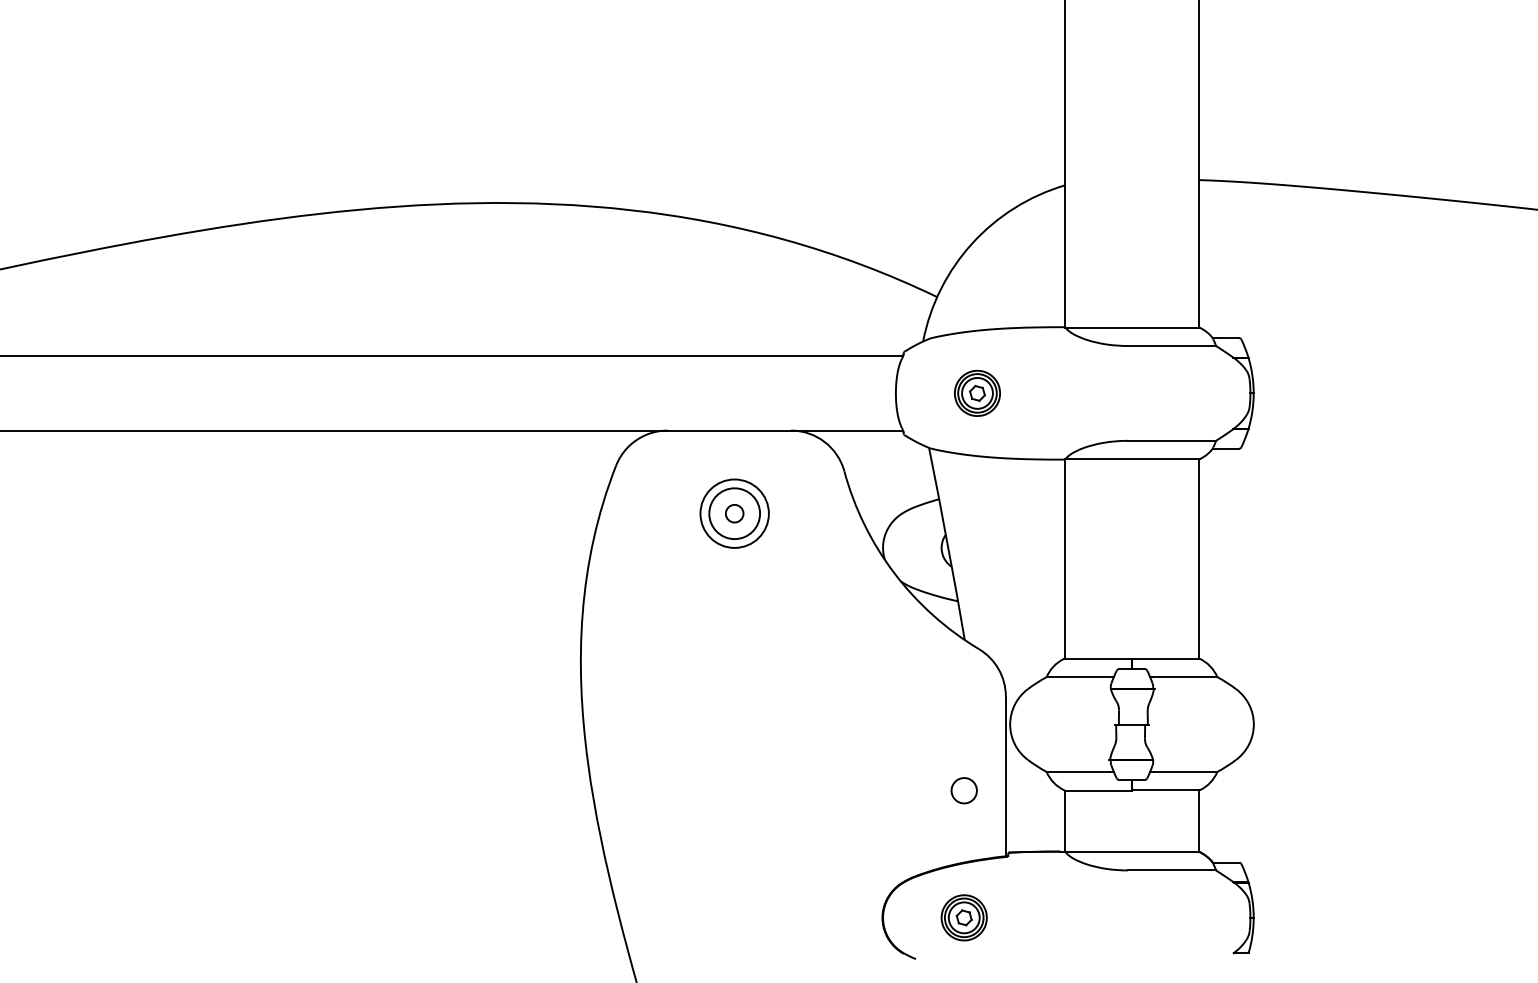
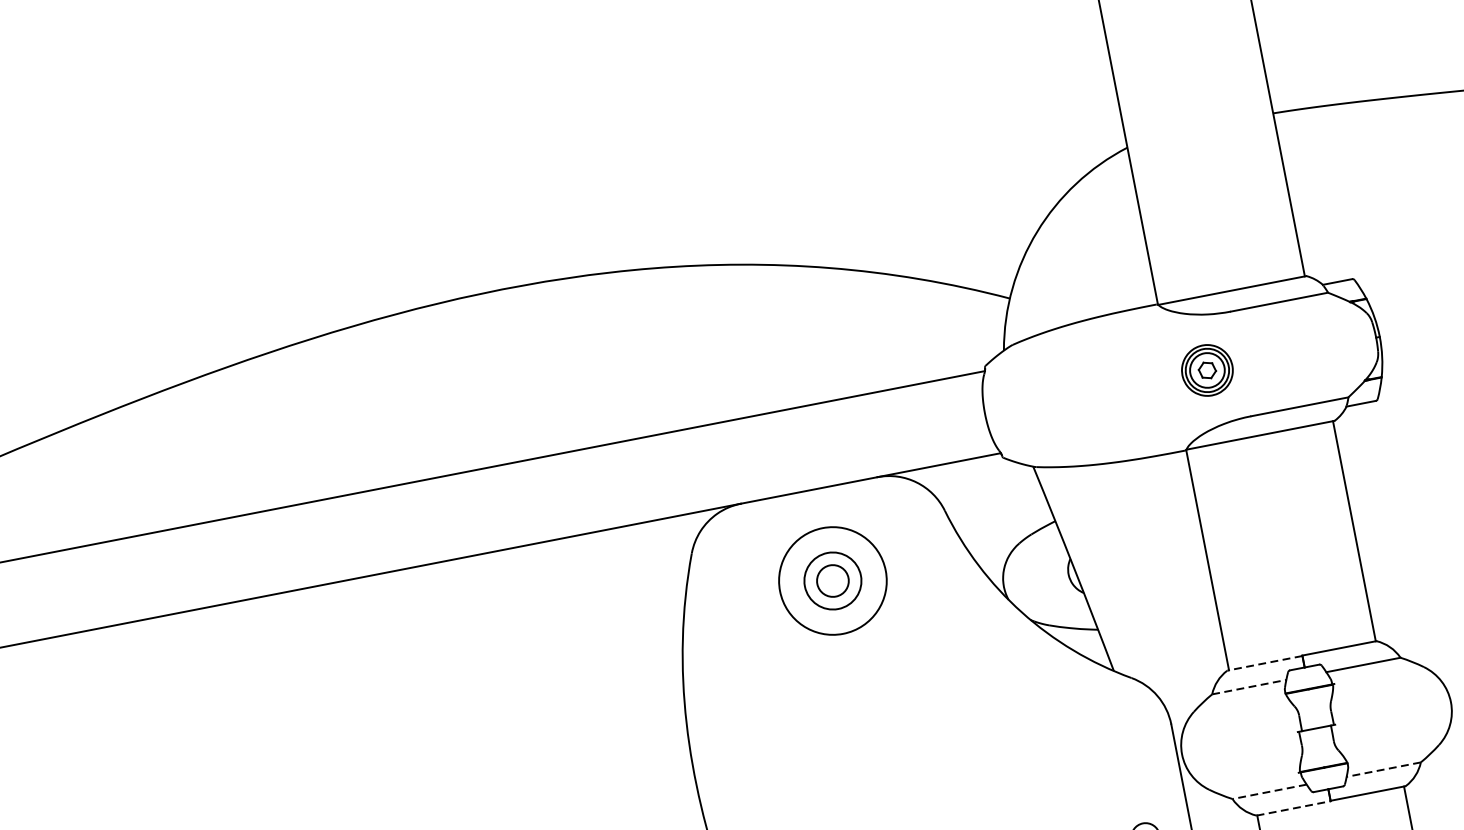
part: (977, 392) -> (1207, 369), moved
circle: (734, 513) -> (832, 580), size x1.4
circle: (734, 513) -> (832, 580), size x1.6
line: (1098, 658) -> (1265, 662), solid -> dashed
line: (1080, 677) -> (1249, 687), solid -> dashed
line: (1080, 771) -> (1269, 791), solid -> dashed
line: (1183, 771) -> (1383, 769), solid -> dashed
line: (1098, 790) -> (1293, 808), solid -> dashed

